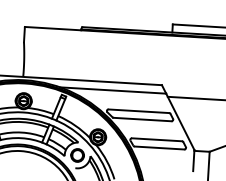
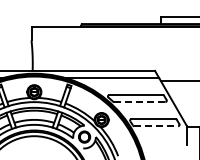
line: (142, 119) -> (139, 102), solid -> dashed
line: (159, 148) -> (156, 126), solid -> dashed

